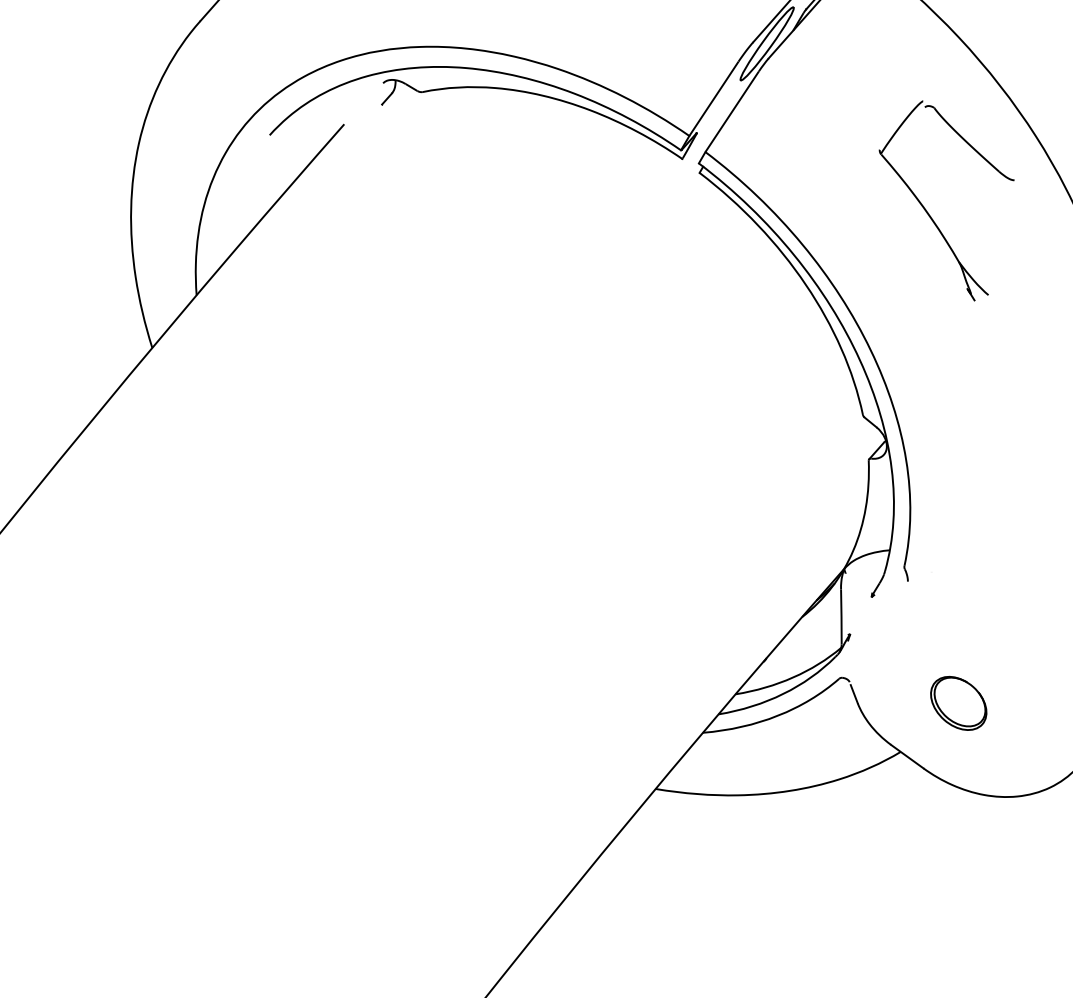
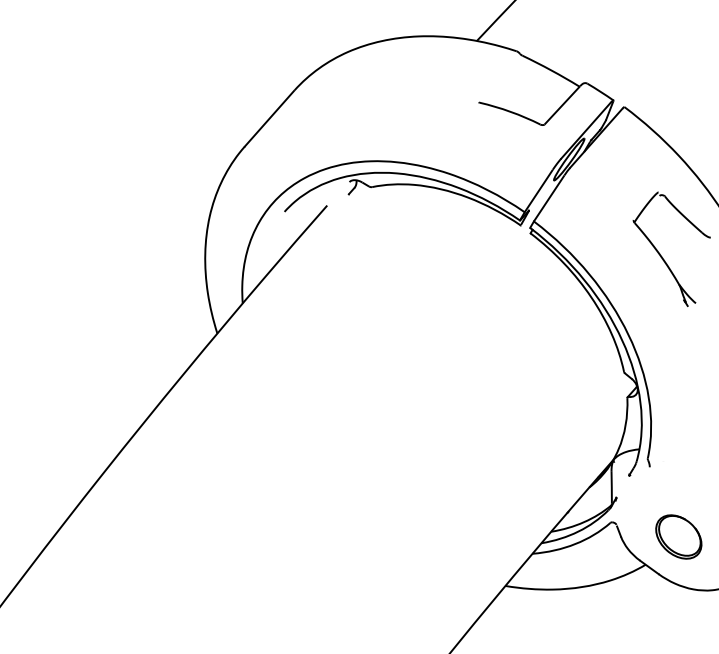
part: (958, 702) -> (678, 536), size x1.43

